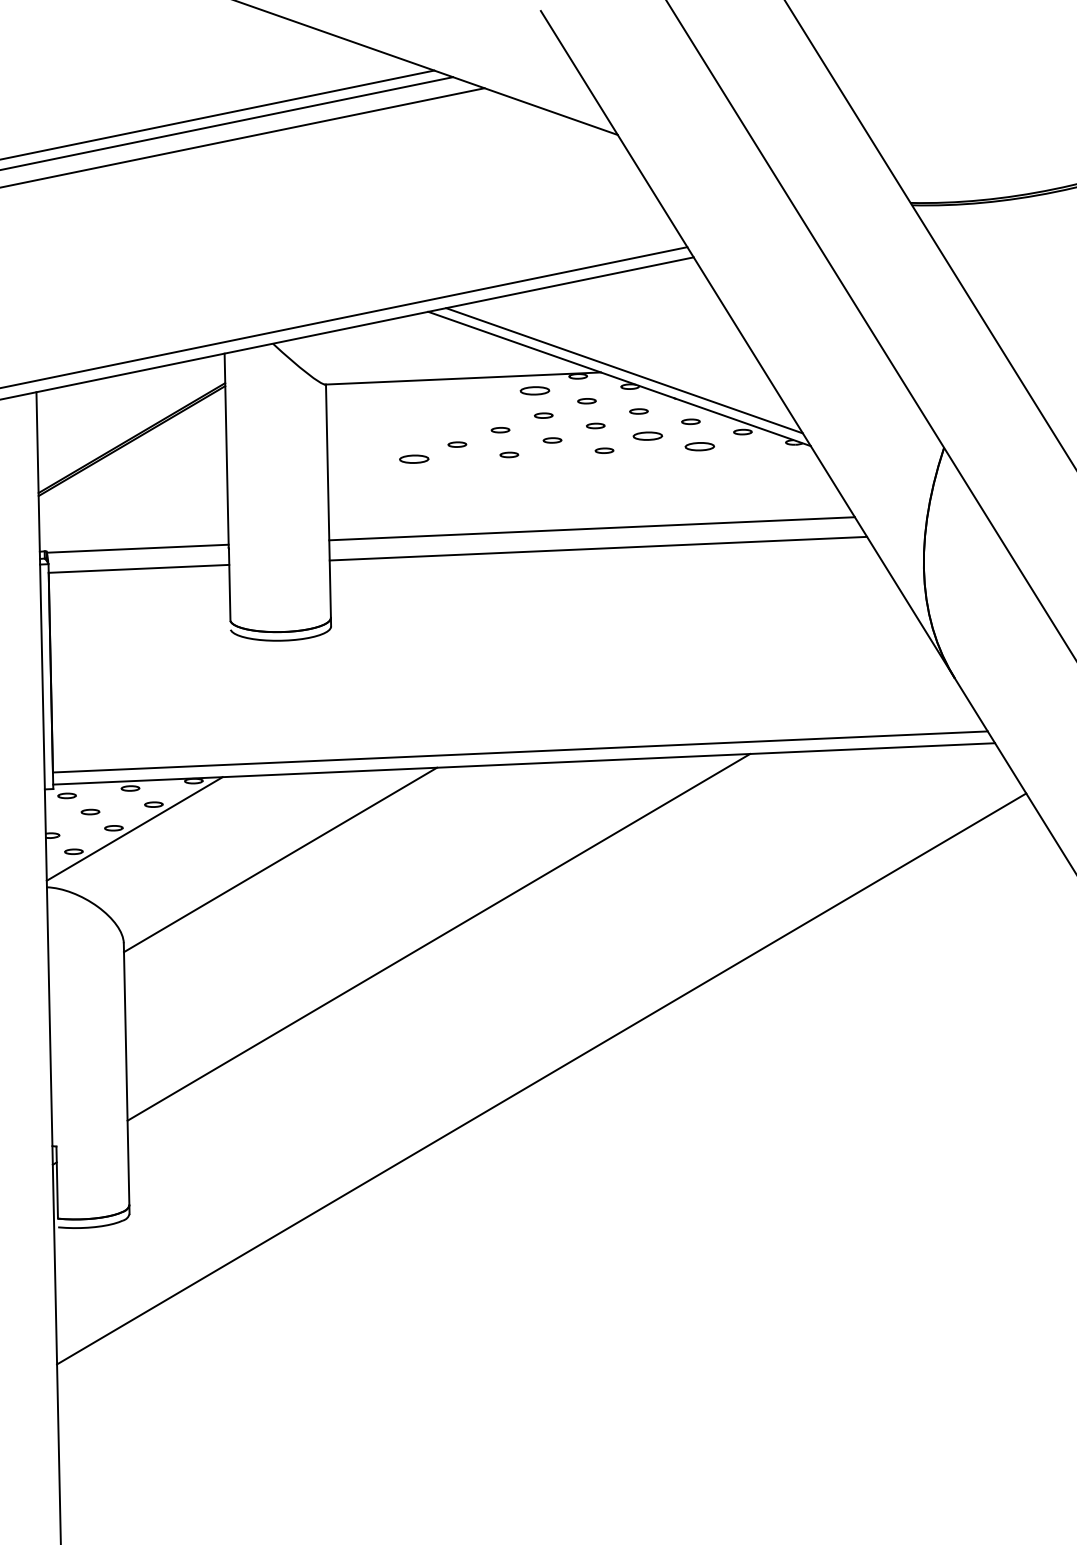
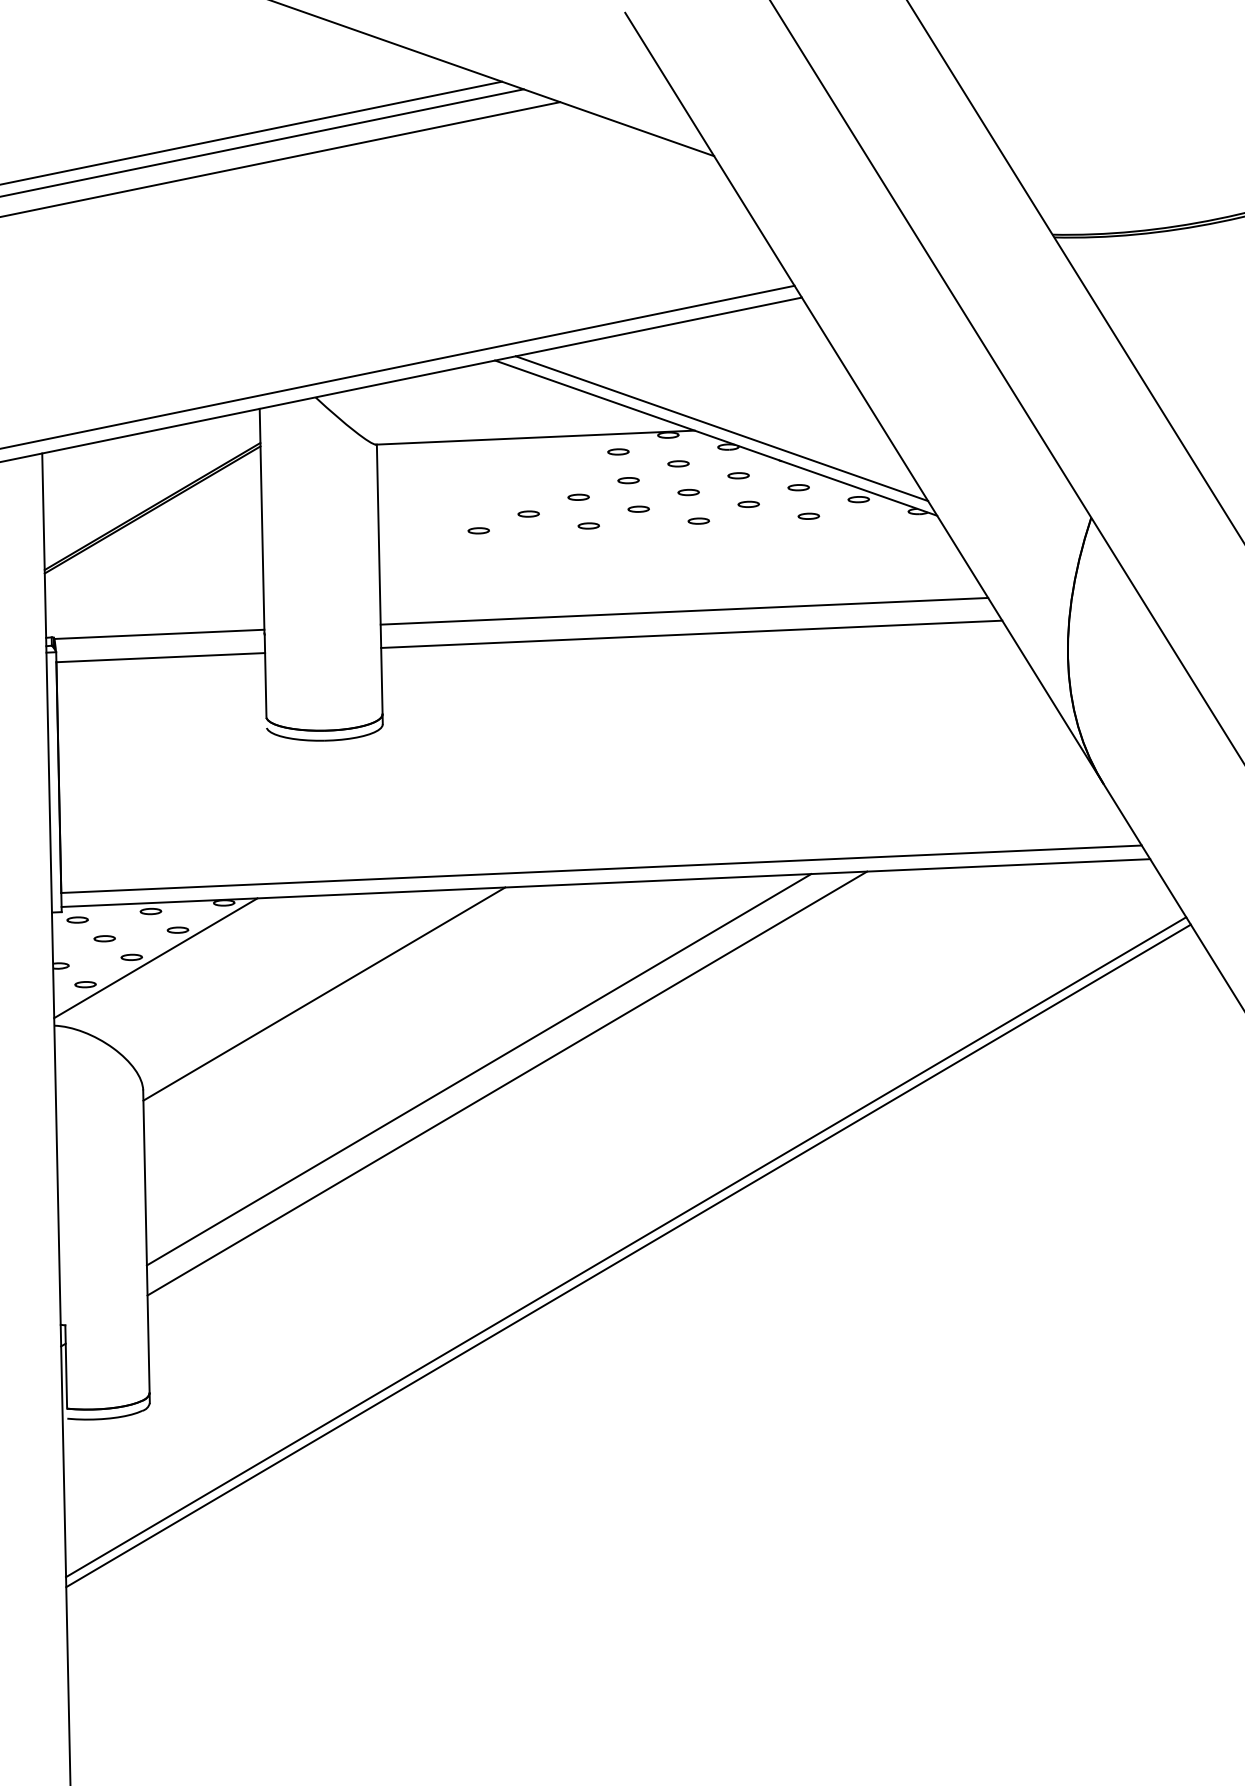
part: (534, 390) -> (617, 451), size x0.62
part: (647, 436) -> (748, 504), size x0.62
part: (699, 446) -> (808, 516), size x0.62
part: (413, 458) -> (478, 530), size x0.62
line: (414, 925) -> (479, 1069), added
line: (543, 1086) -> (628, 1255), added

